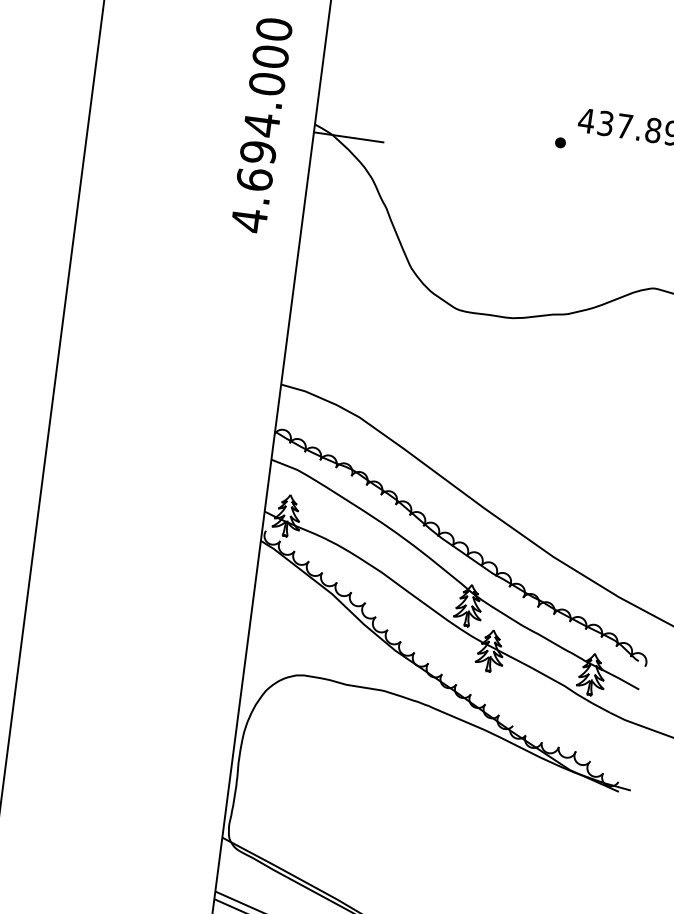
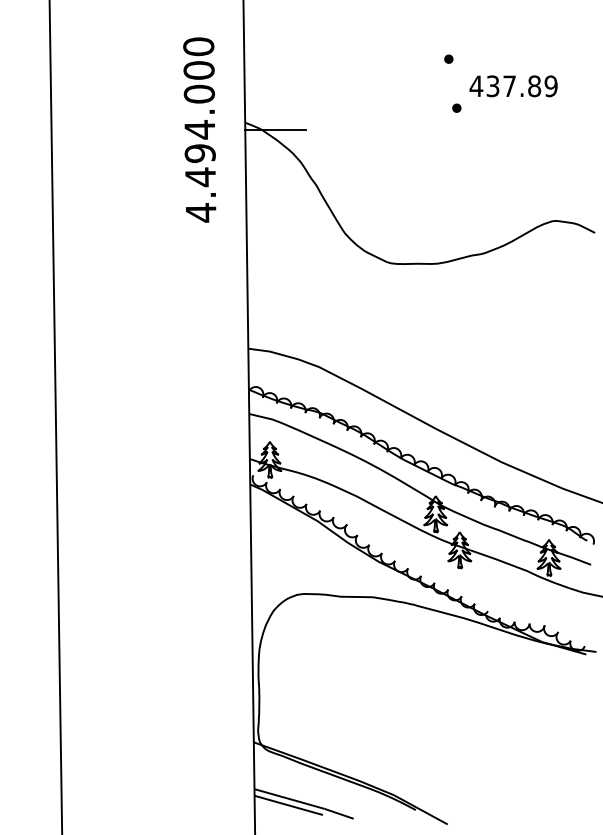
part: (559, 84) -> (448, 58), added
text: (254, 179) -> (200, 177), 4.694.000 -> 4.494.000

